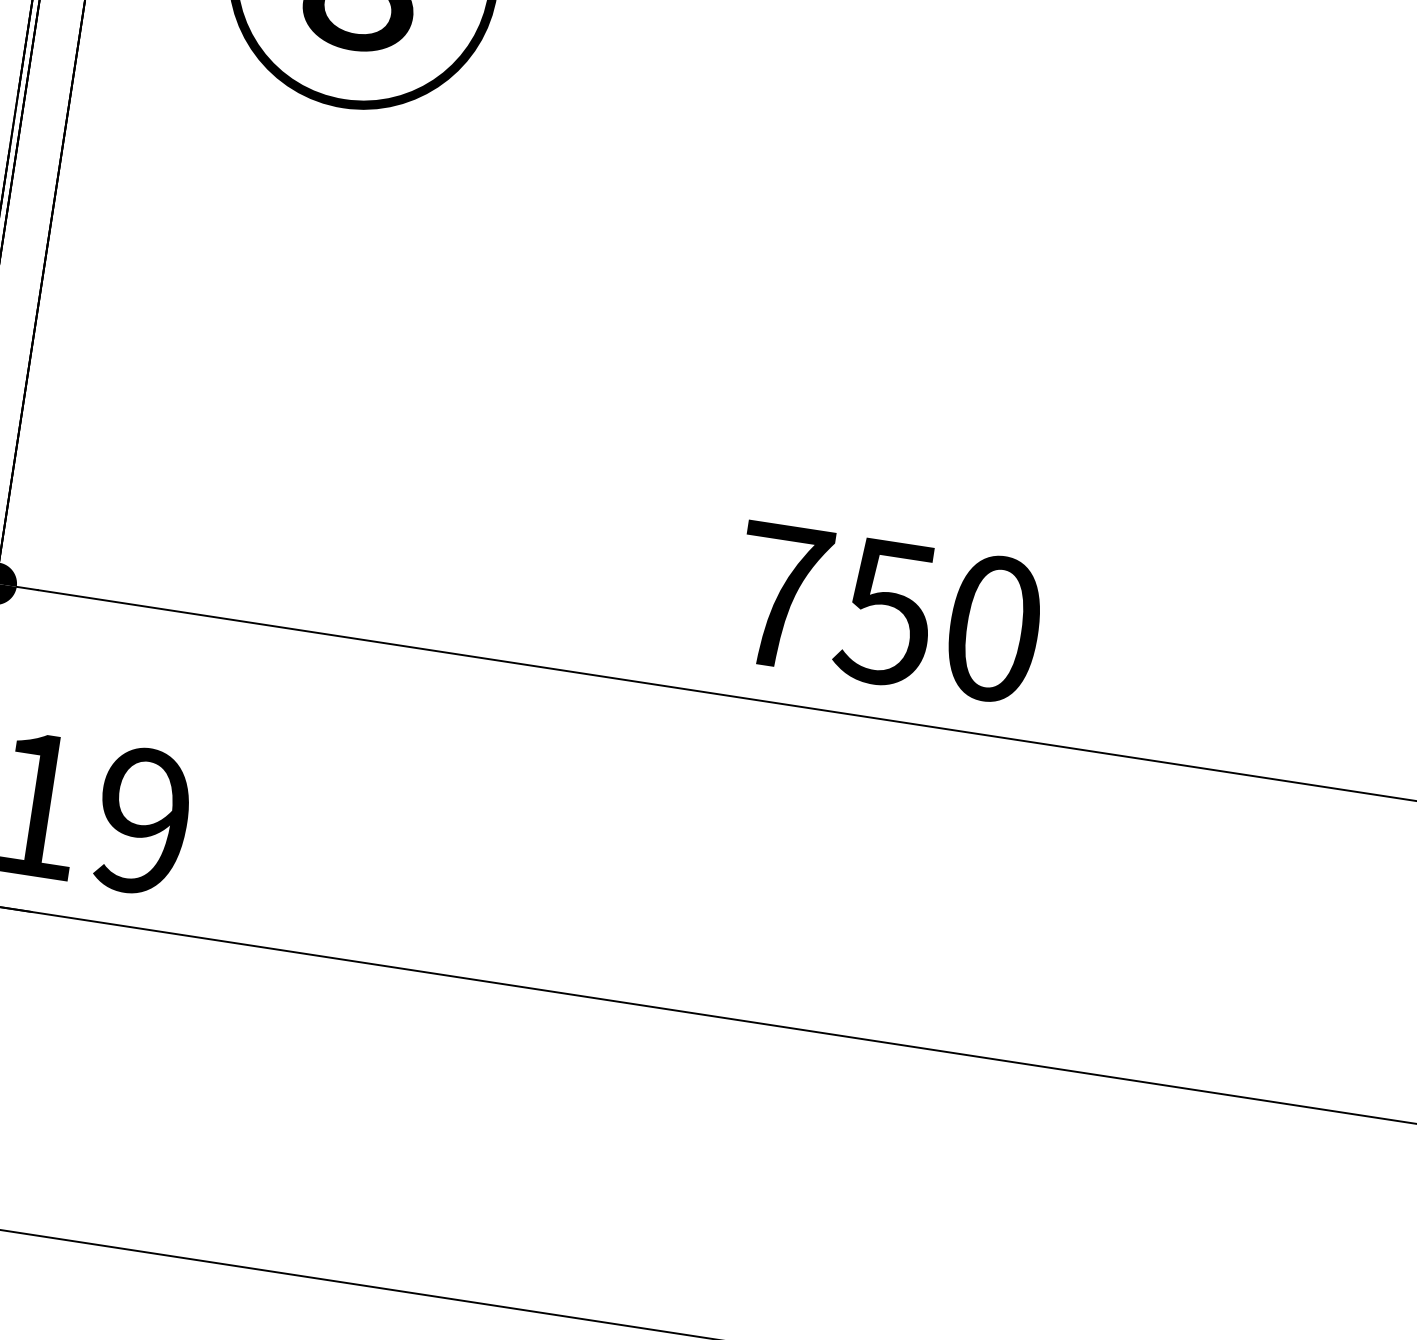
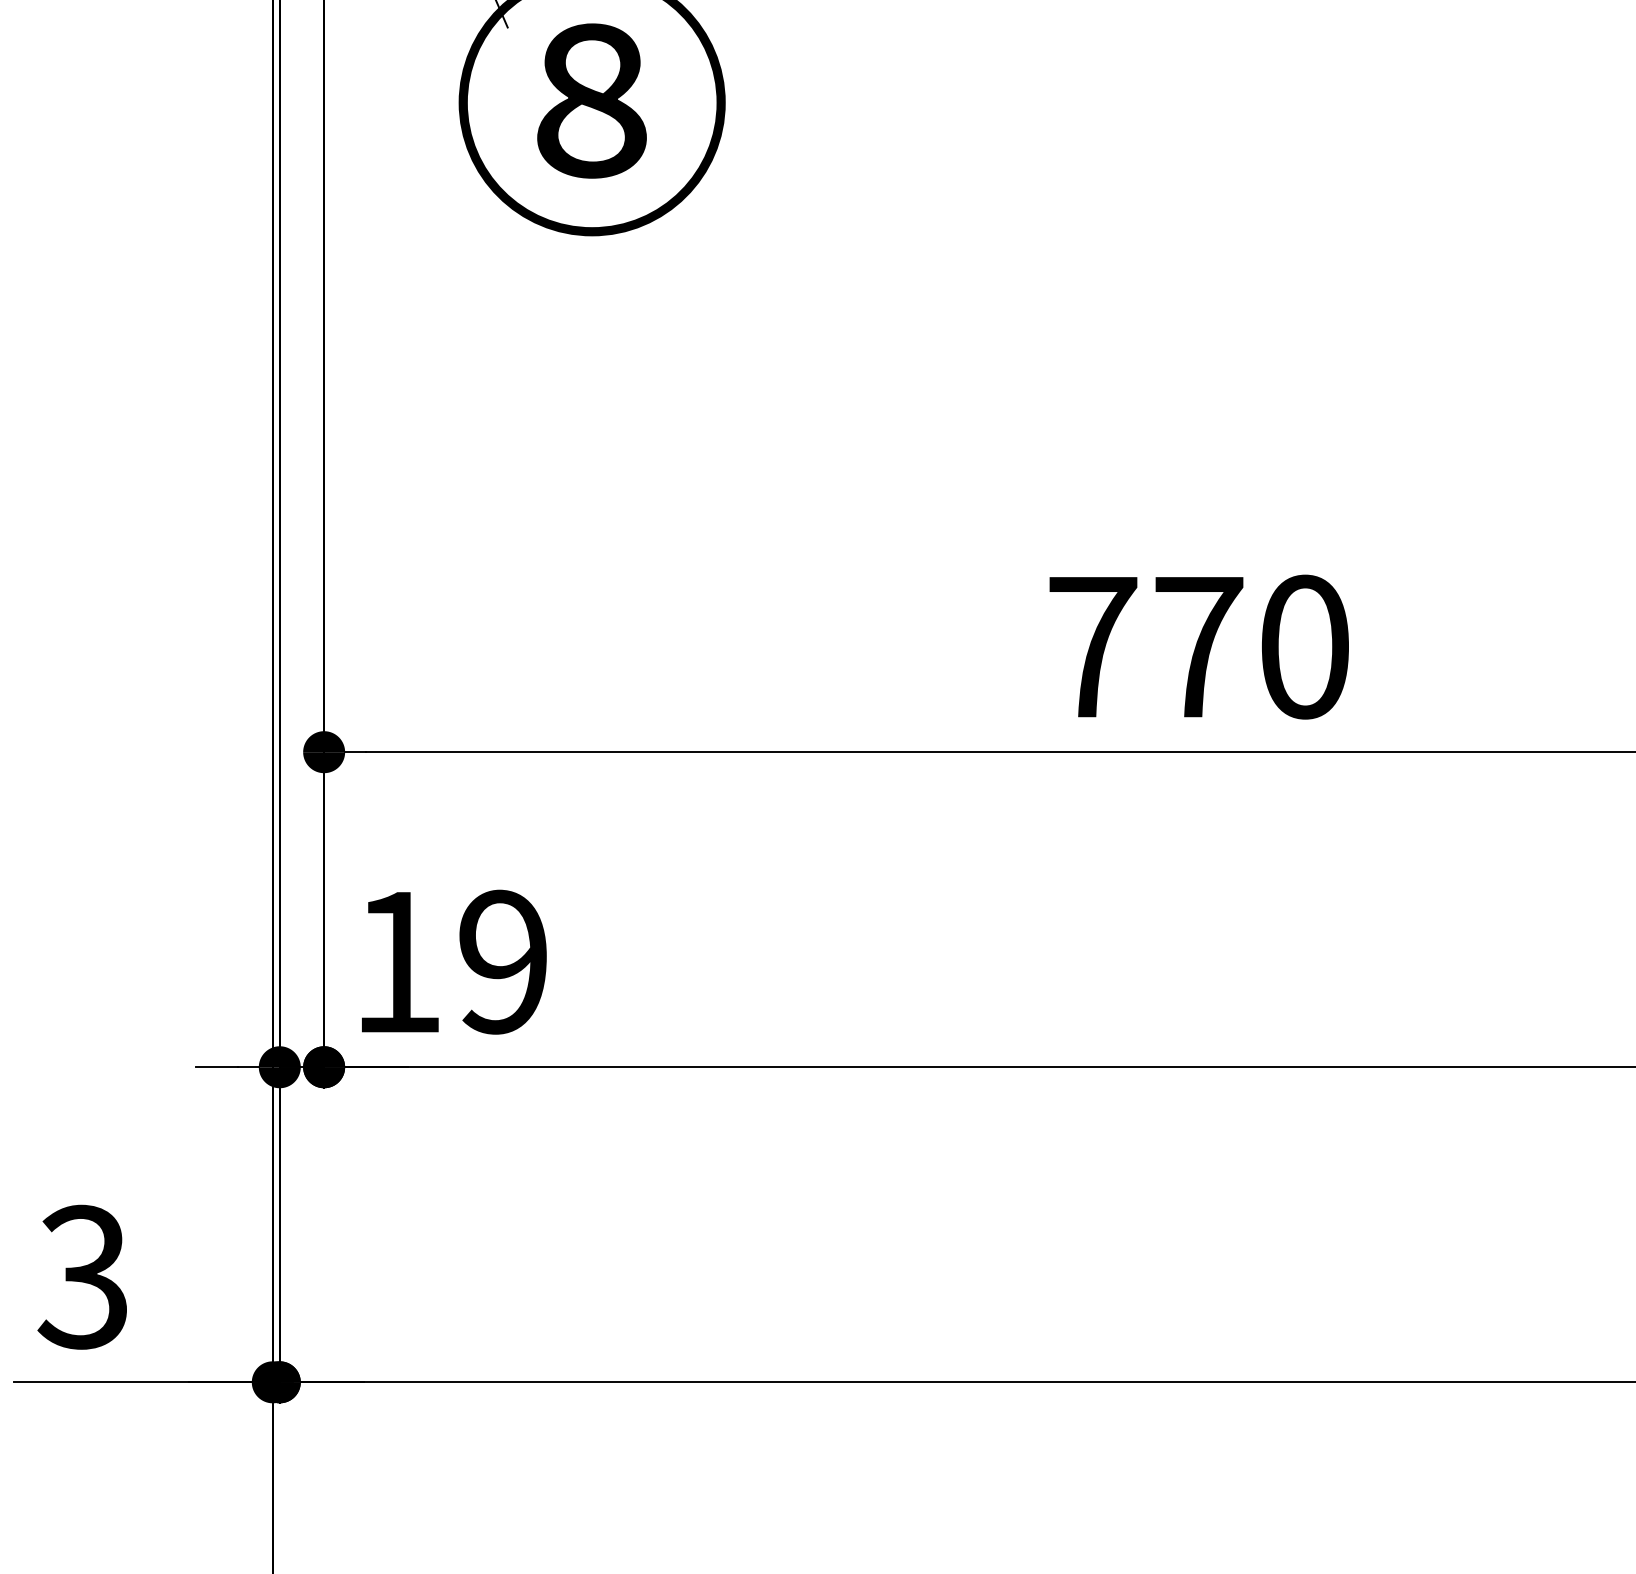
text: (886, 613) -> (1197, 648), 750 -> 770

